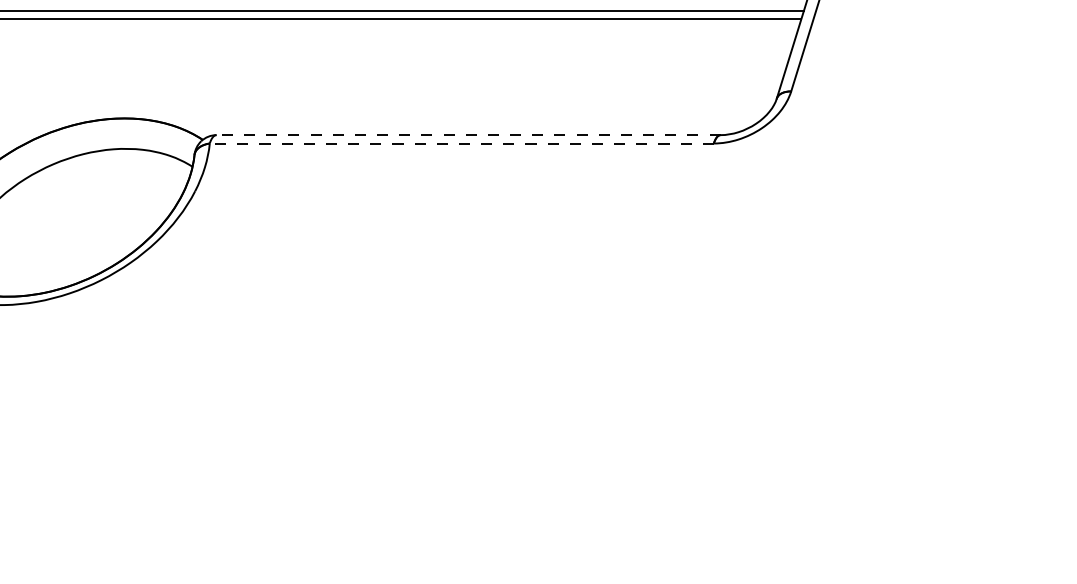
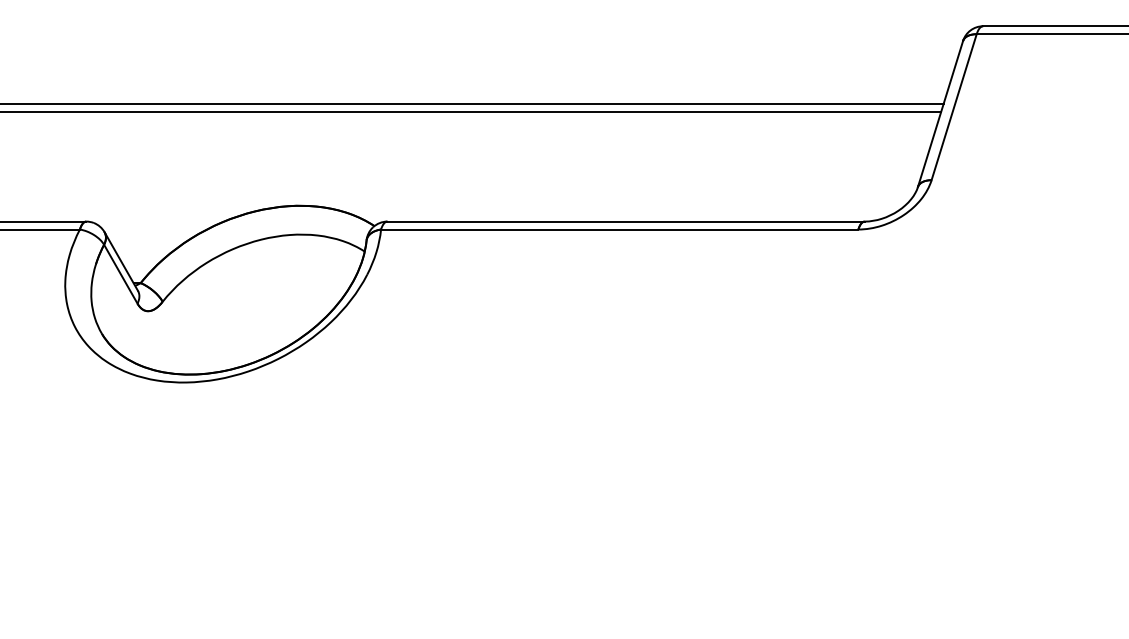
line: (468, 135) -> (626, 221), dashed -> solid
line: (461, 143) -> (619, 229), dashed -> solid

